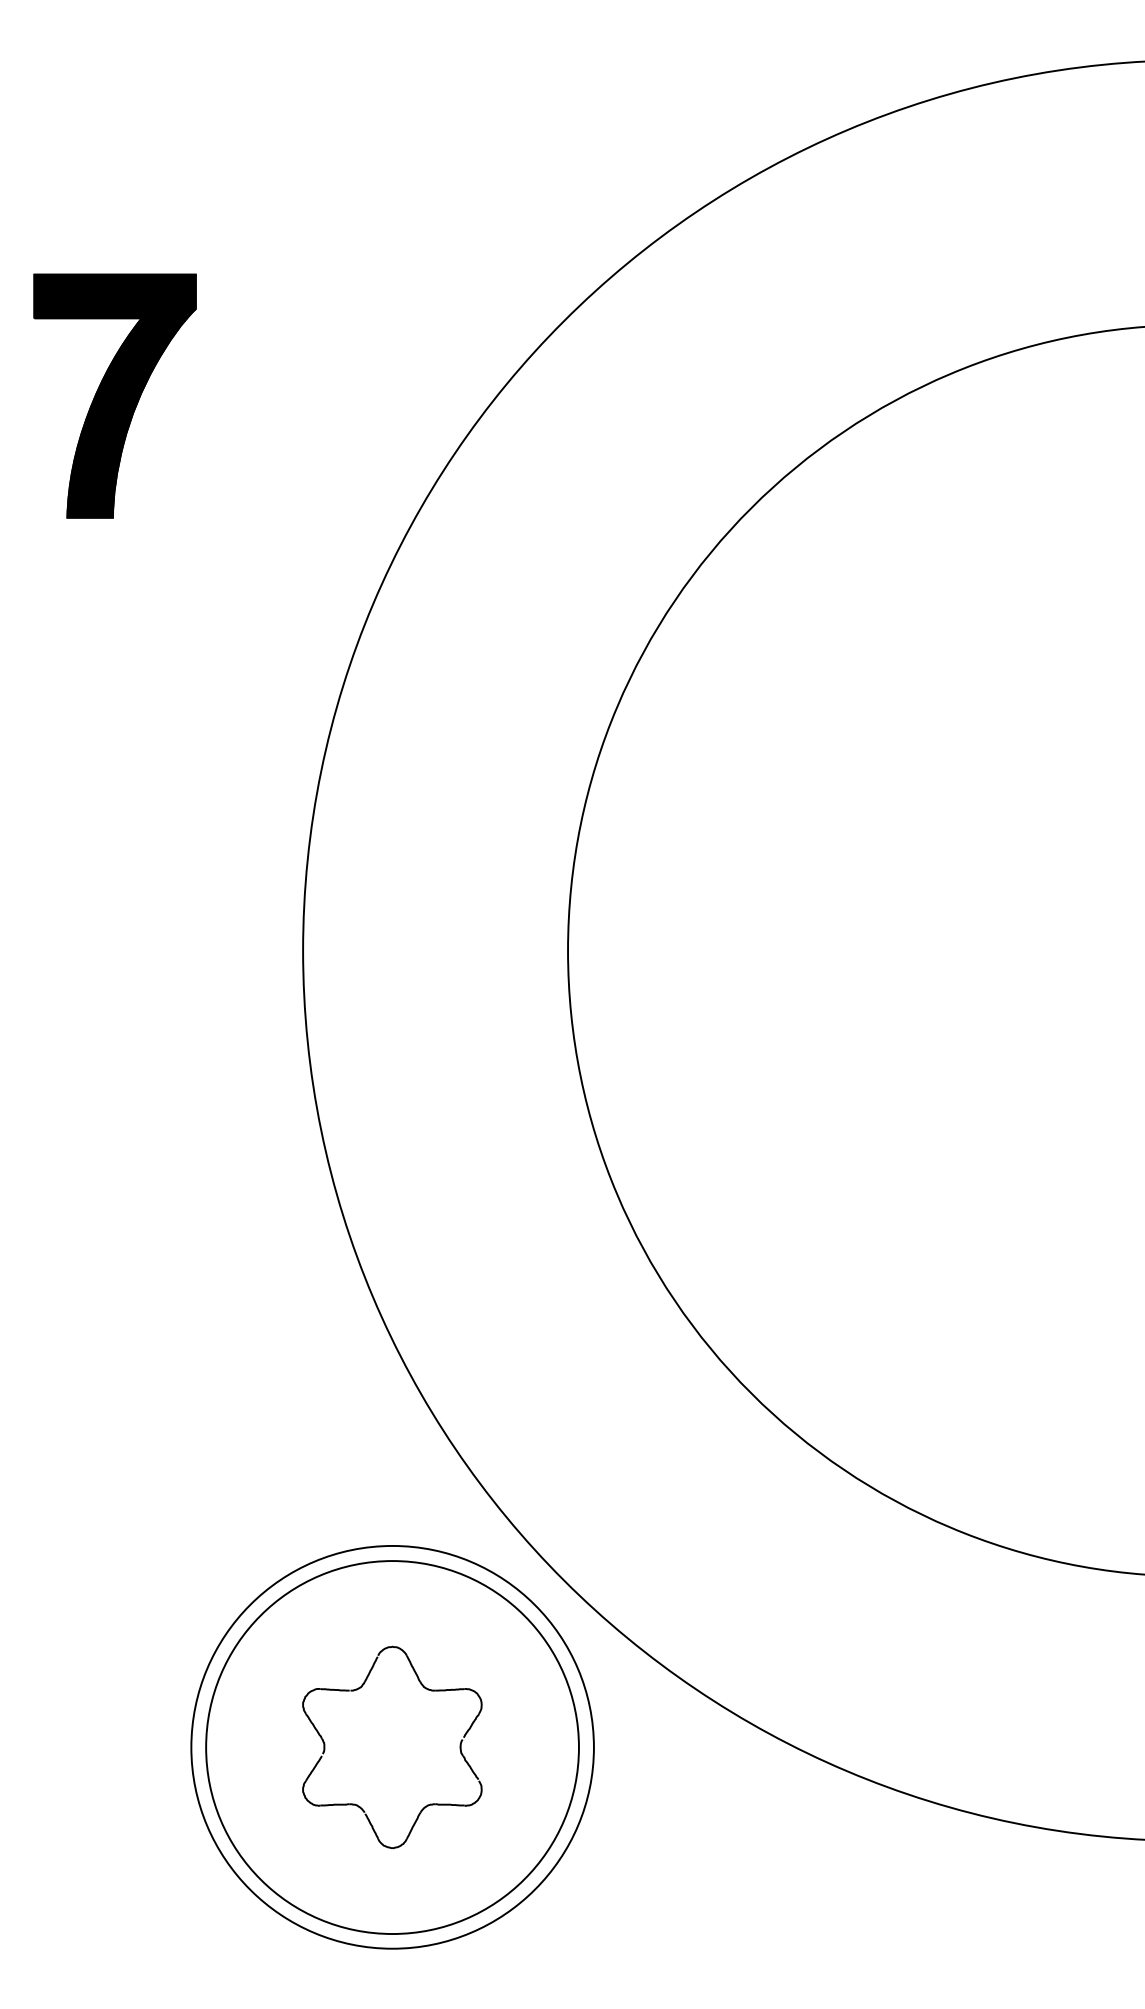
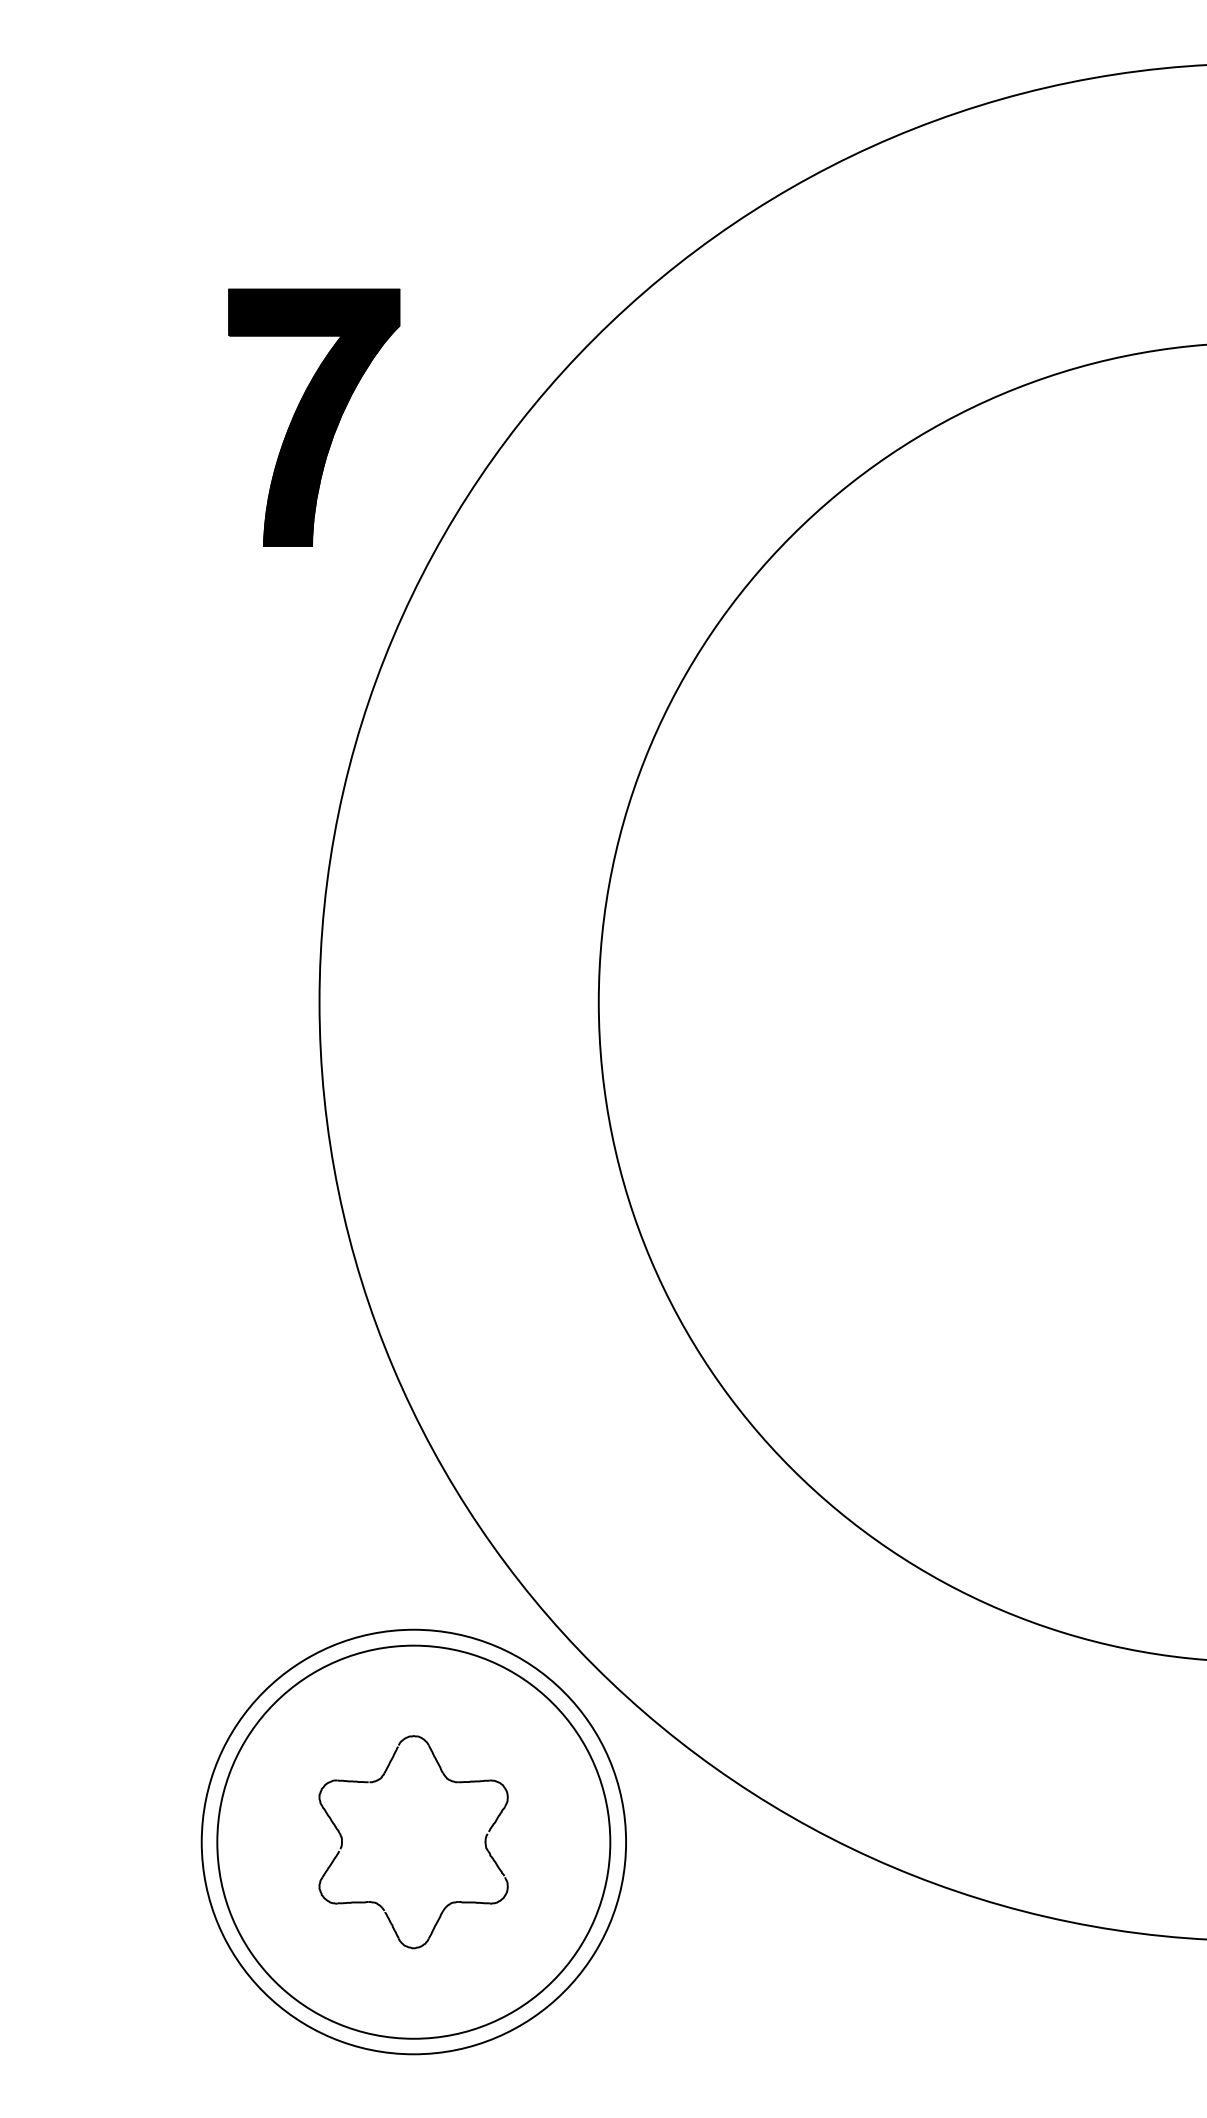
part: (114, 395) -> (313, 417), moved

